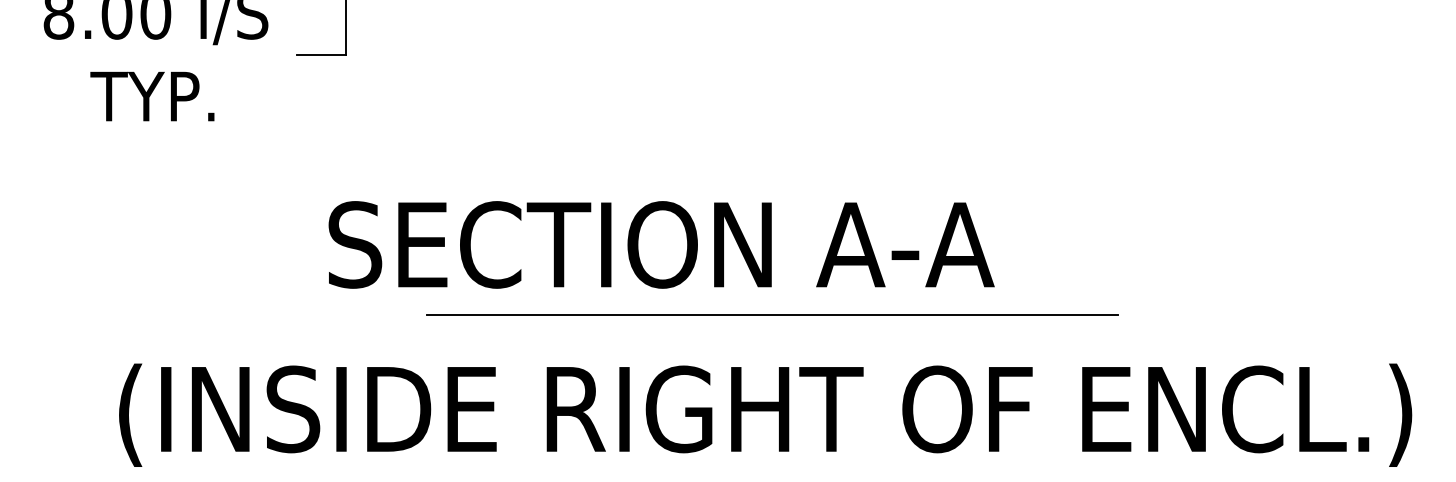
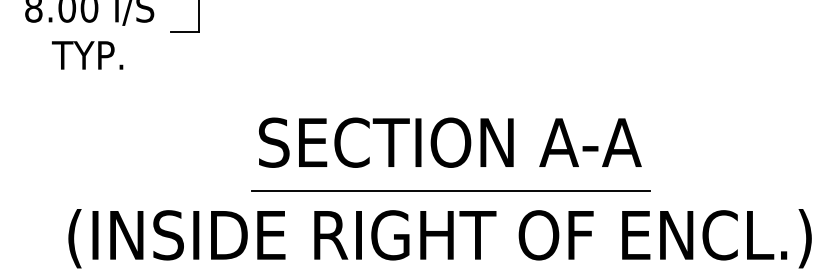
text: (661, 244) -> (450, 142), moved
line: (771, 314) -> (450, 190), moved

